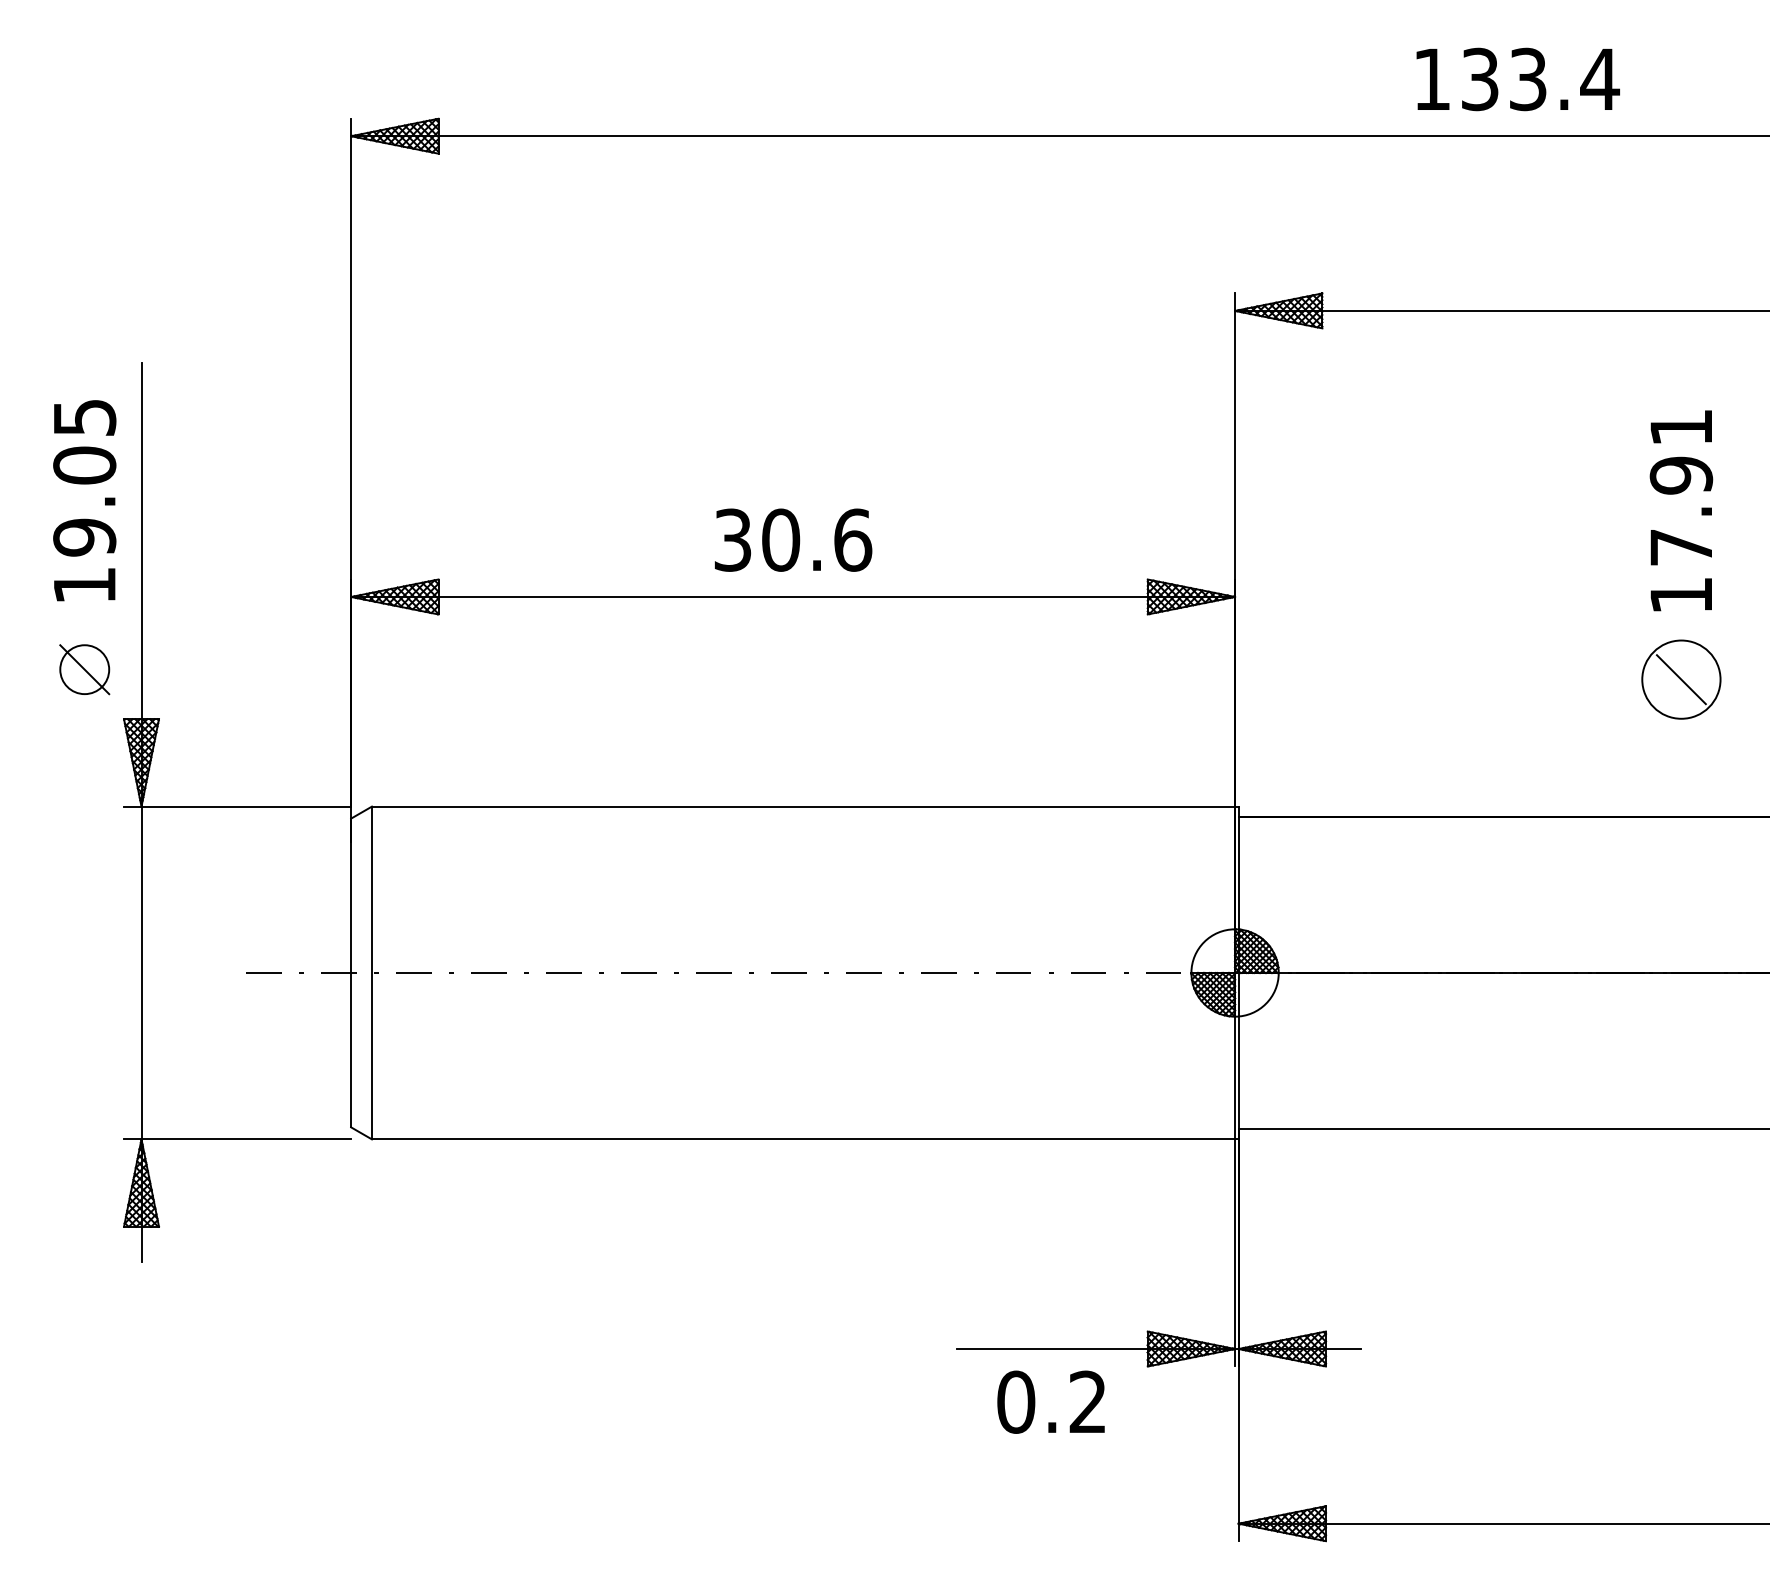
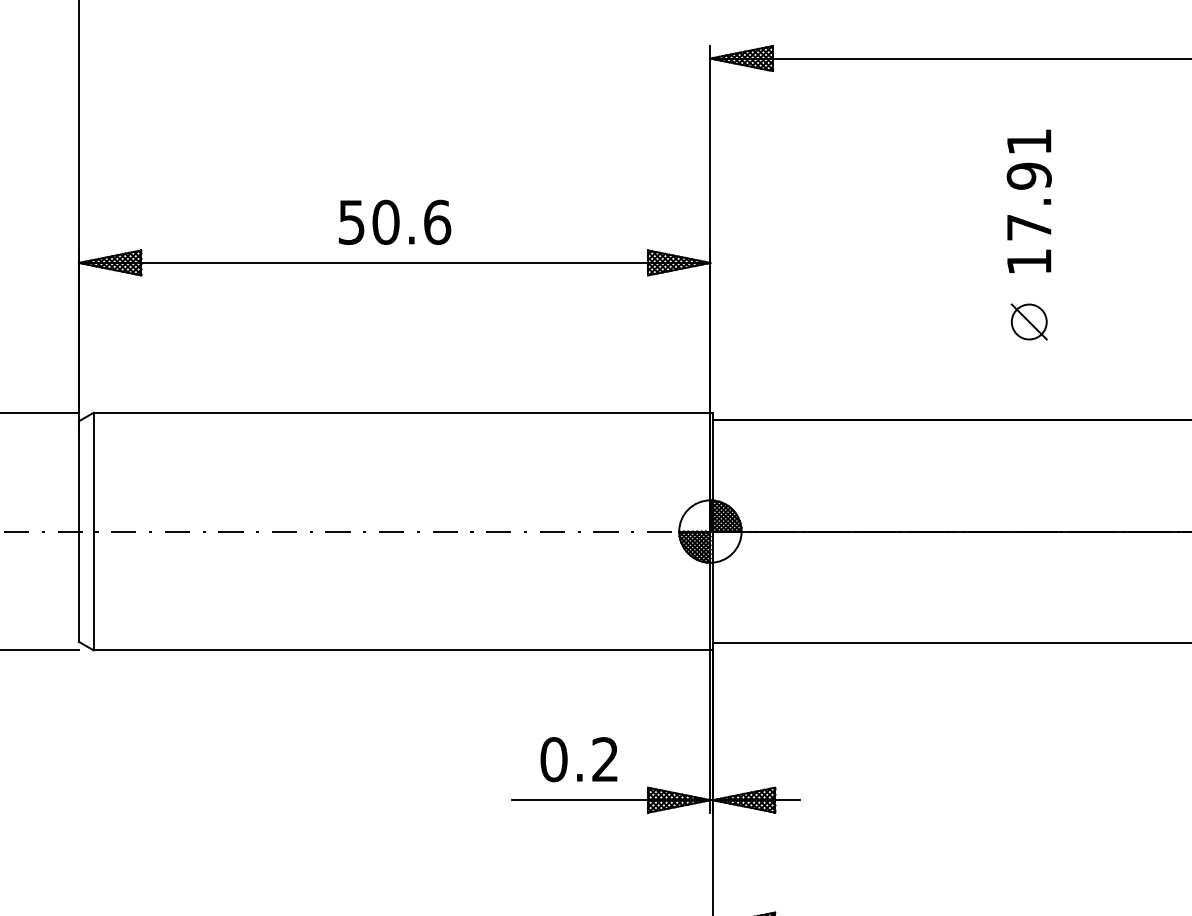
text: (733, 539) -> (352, 221), 30.6 -> 50.6
circle: (1680, 679) -> (1028, 321), size x0.62
text: (1050, 1401) -> (578, 759), moved

